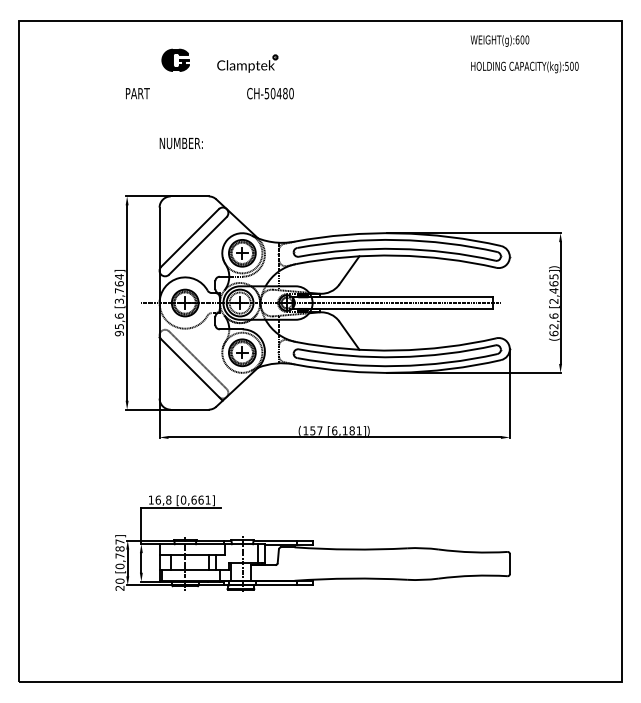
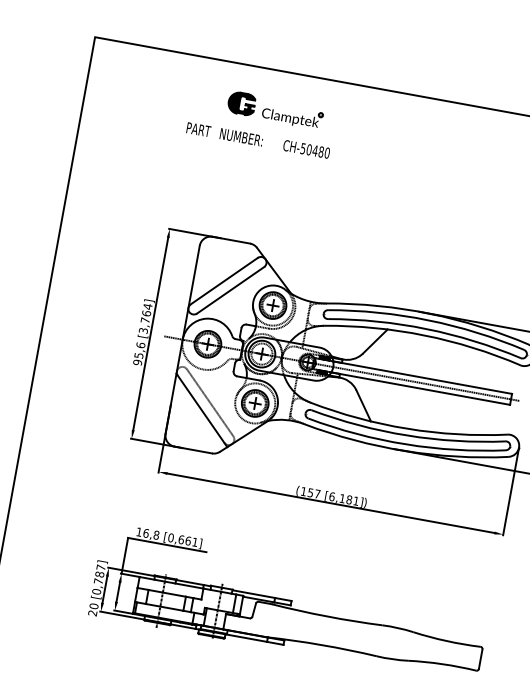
part: (247, 63) -> (292, 116), moved
text: (270, 93) -> (306, 149), moved
text: (180, 143) -> (240, 137), moved

